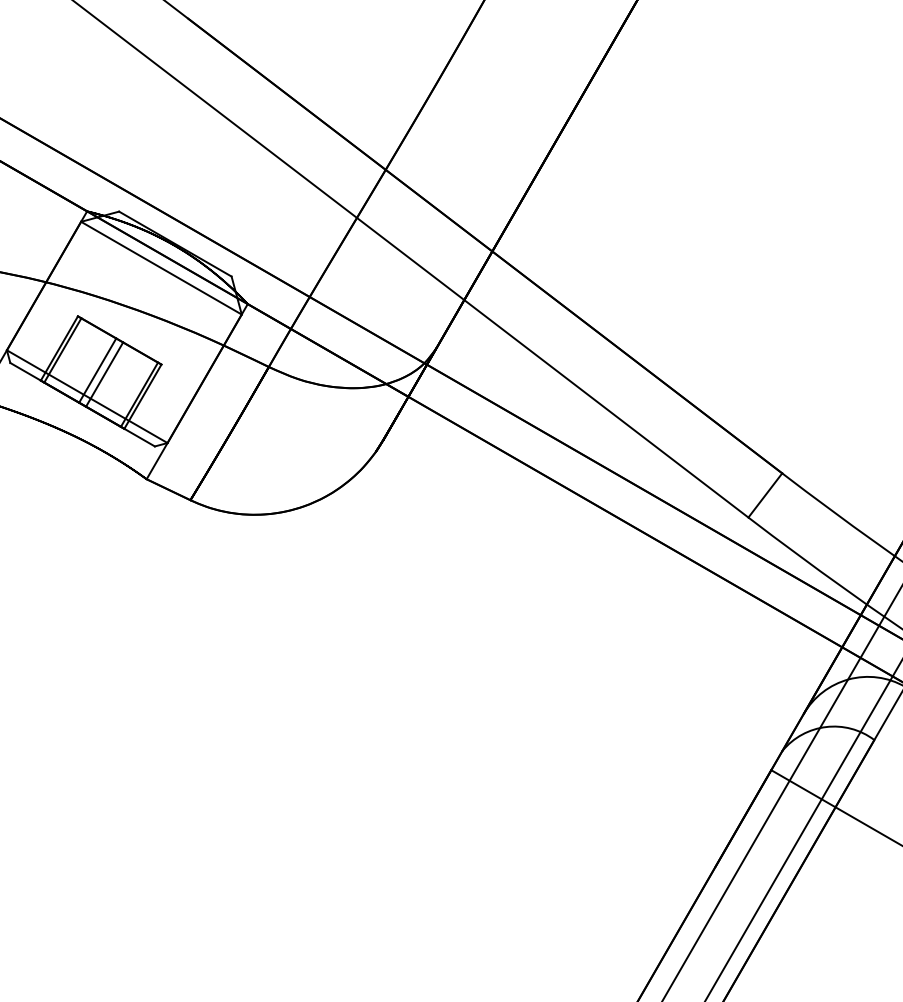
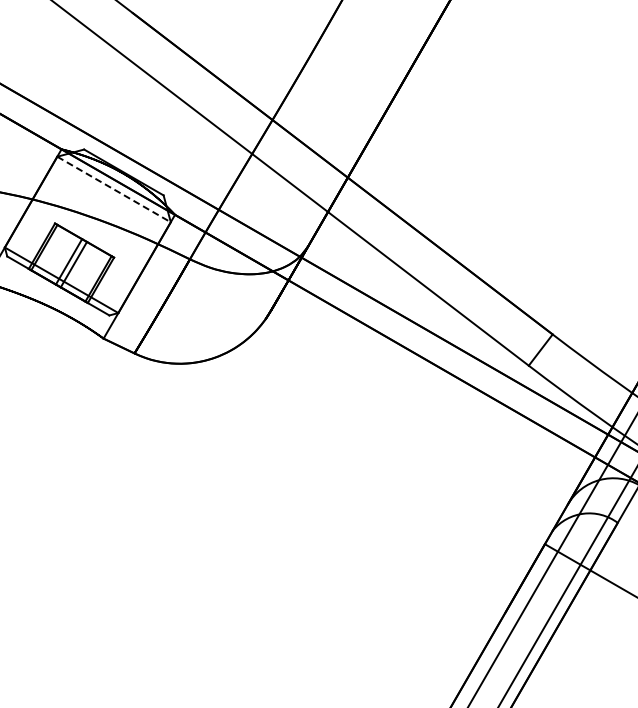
line: (162, 268) -> (114, 189), solid -> dashed

